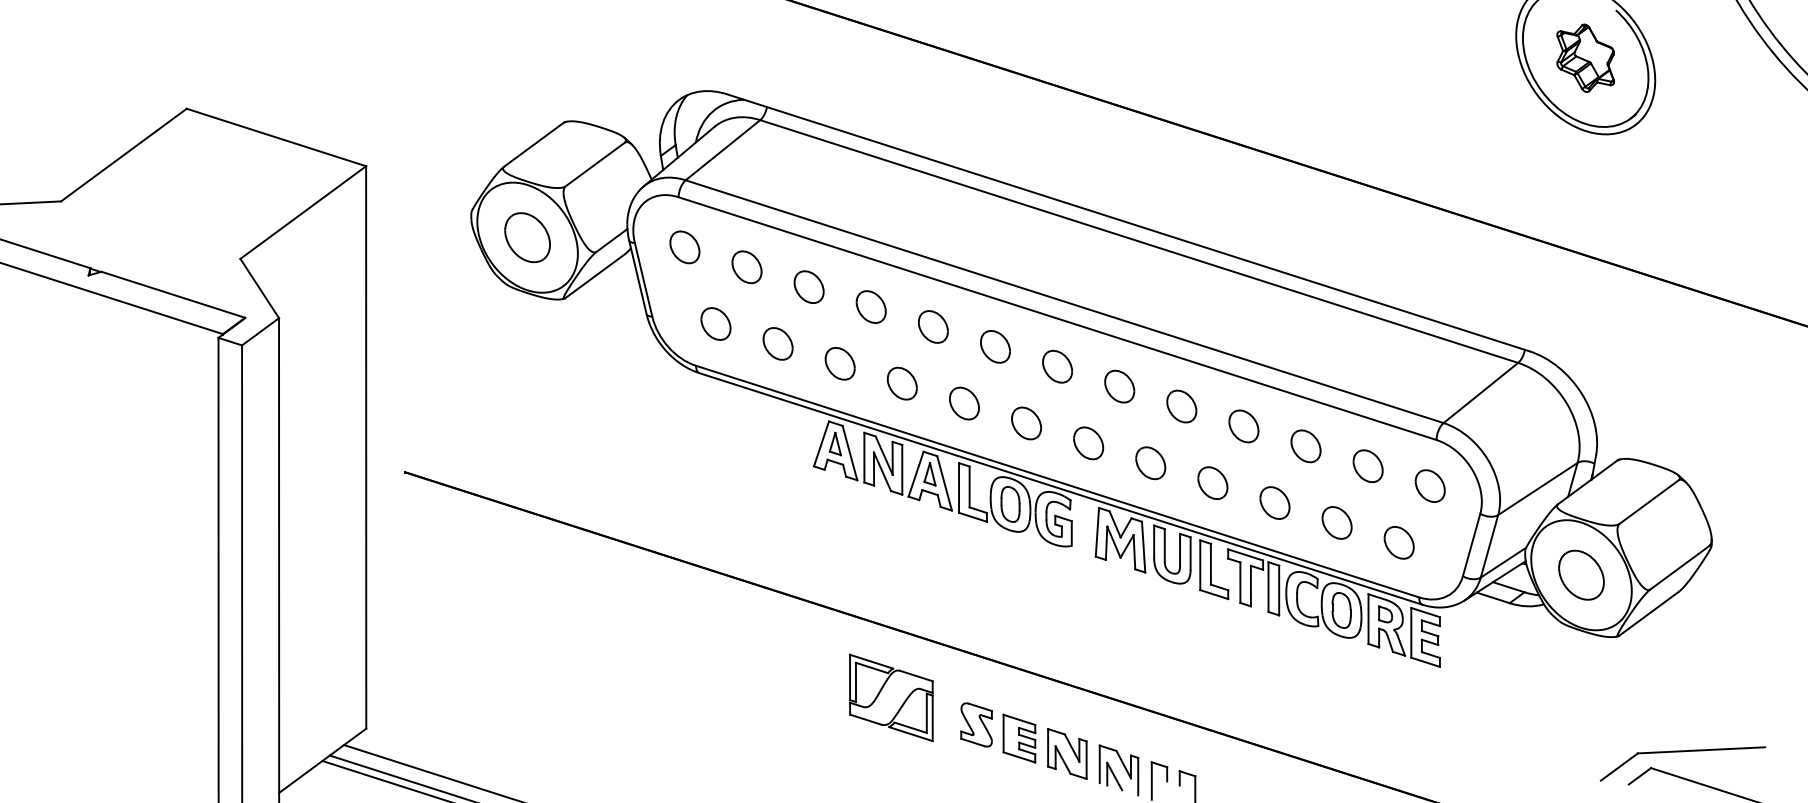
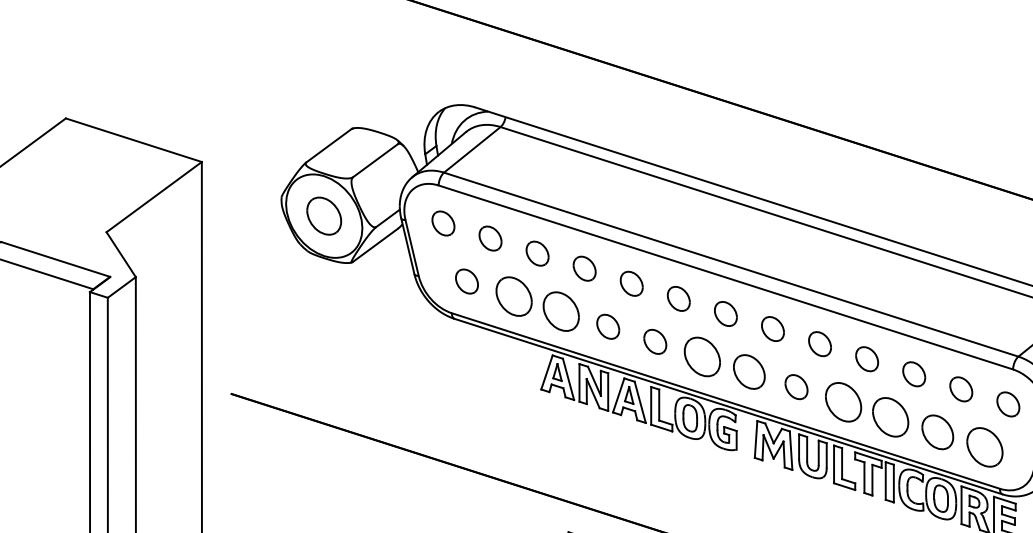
part: (777, 343) -> (513, 296), size x1.6
part: (839, 363) -> (560, 311), size x1.6
part: (1026, 423) -> (702, 356), size x1.6
part: (1088, 443) -> (749, 372), size x1.4
part: (1212, 482) -> (843, 401), size x1.6
part: (1274, 502) -> (890, 416), size x1.6
part: (1336, 522) -> (937, 432), size x1.4
part: (1398, 542) -> (984, 447), size x1.6

